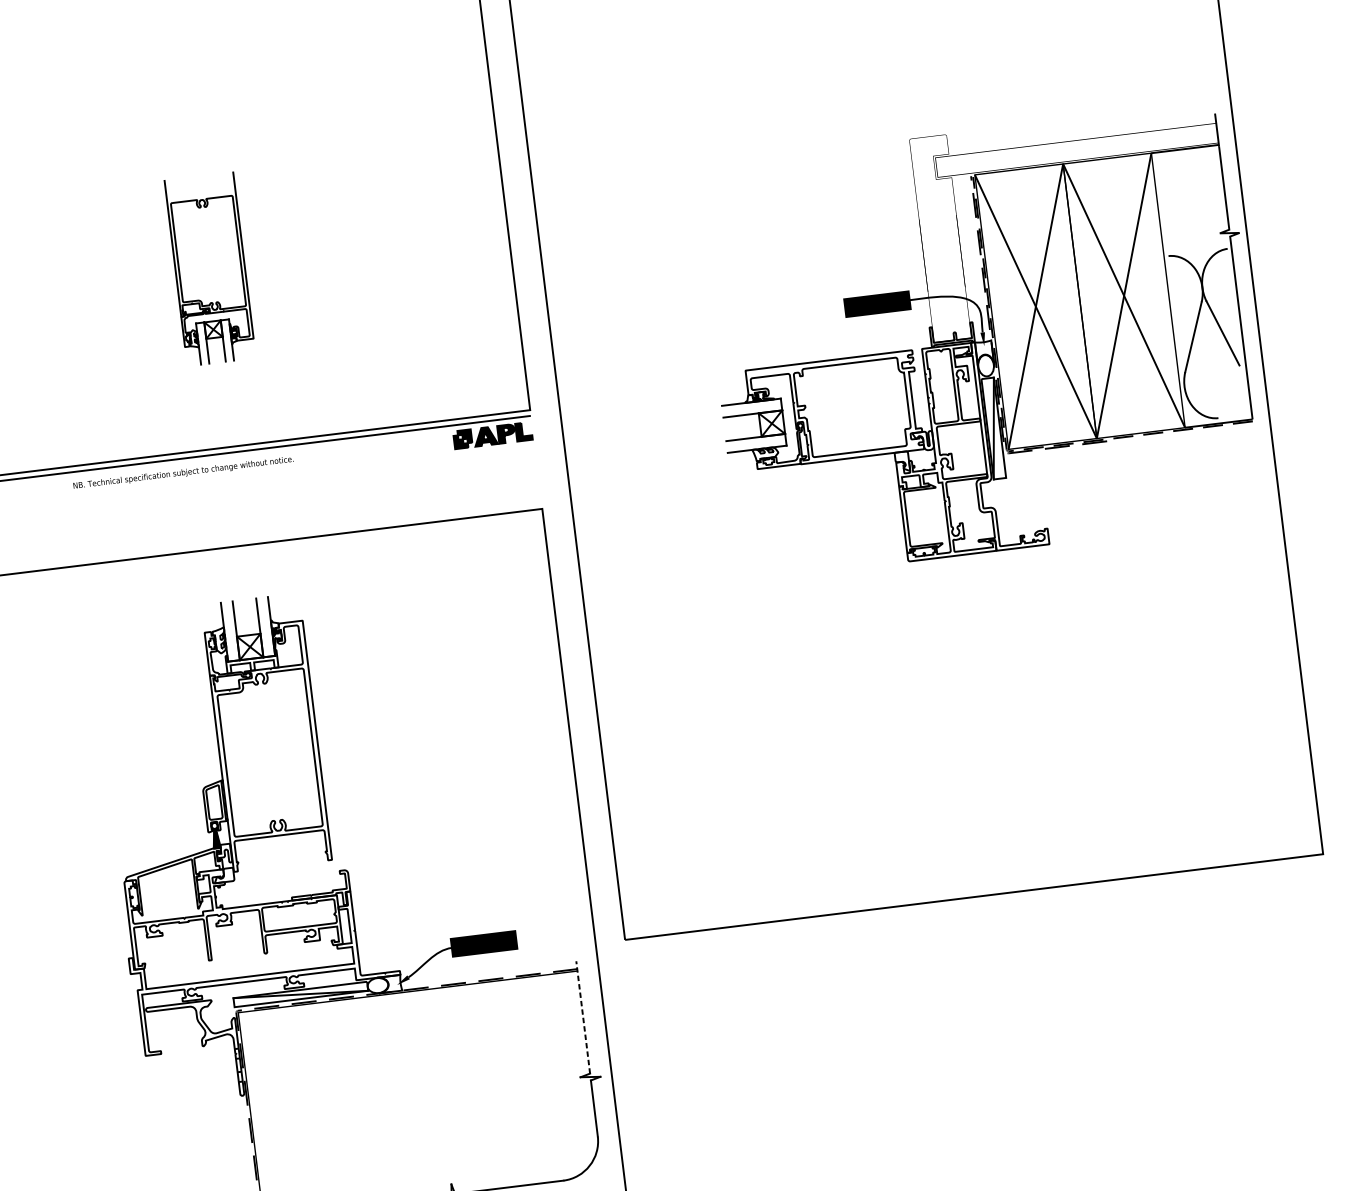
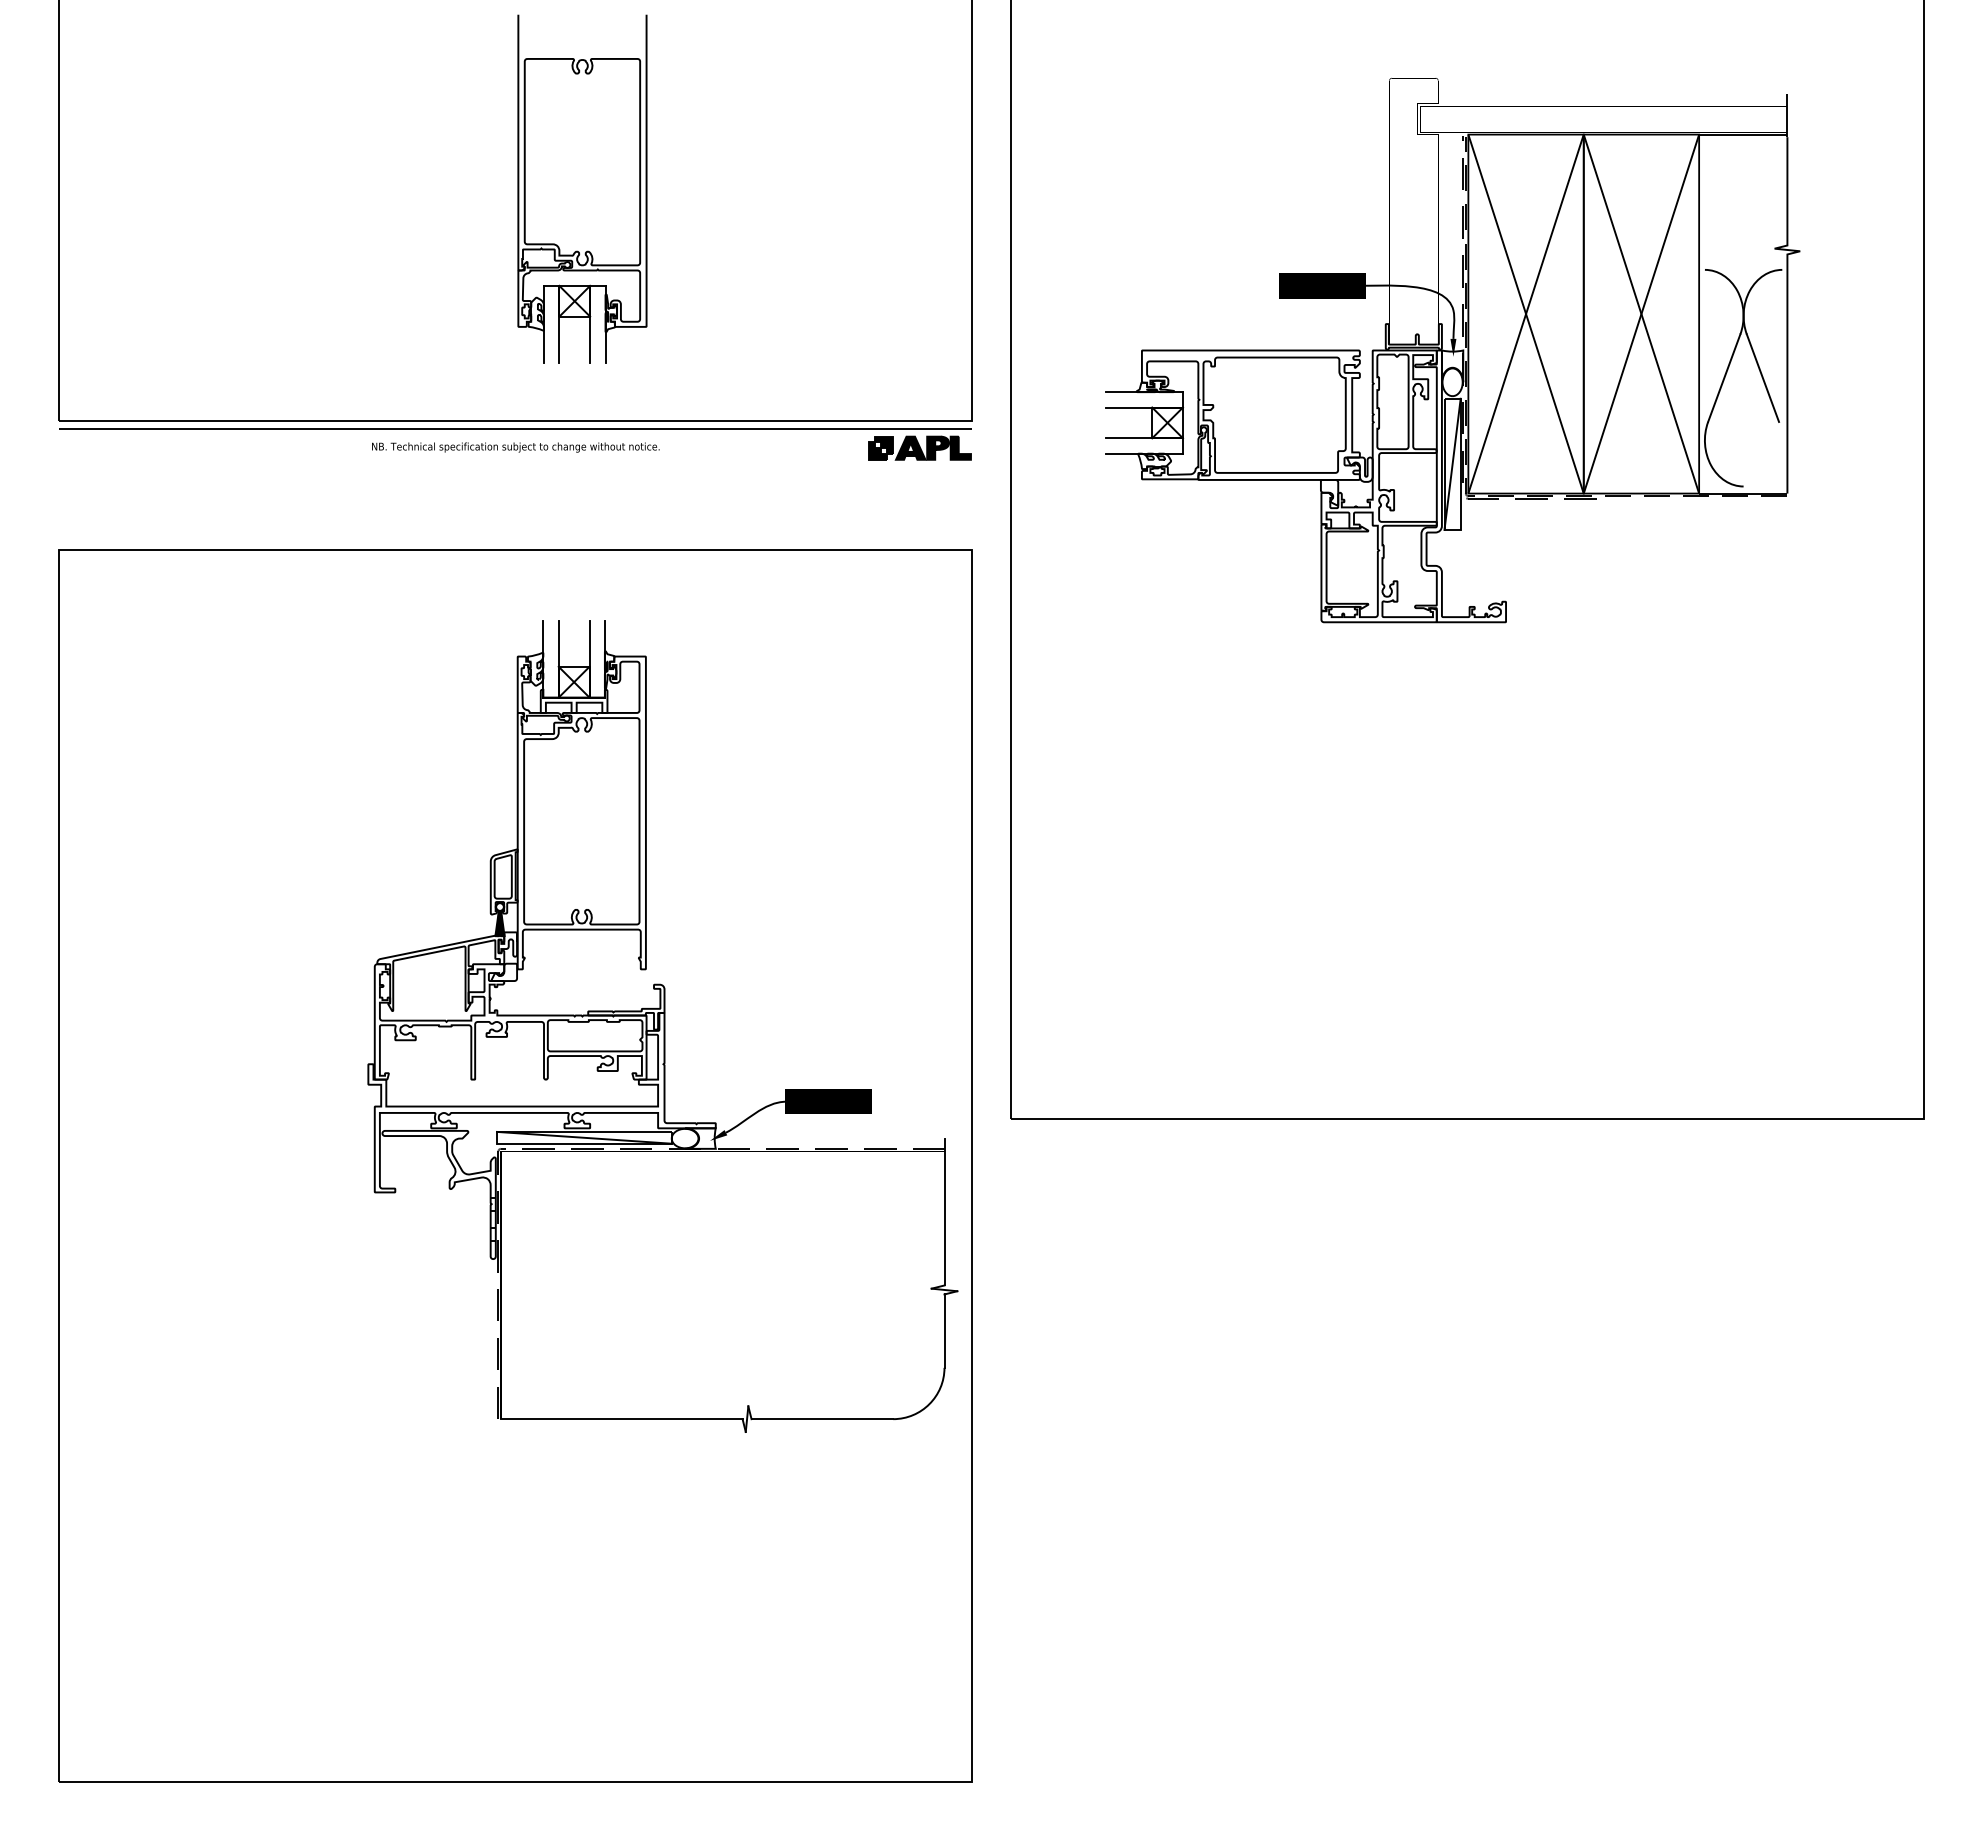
part: (210, 268) -> (582, 188), size x1.43
part: (983, 341) -> (1452, 350), moved
line: (583, 1017) -> (944, 1211), dashed -> solid

